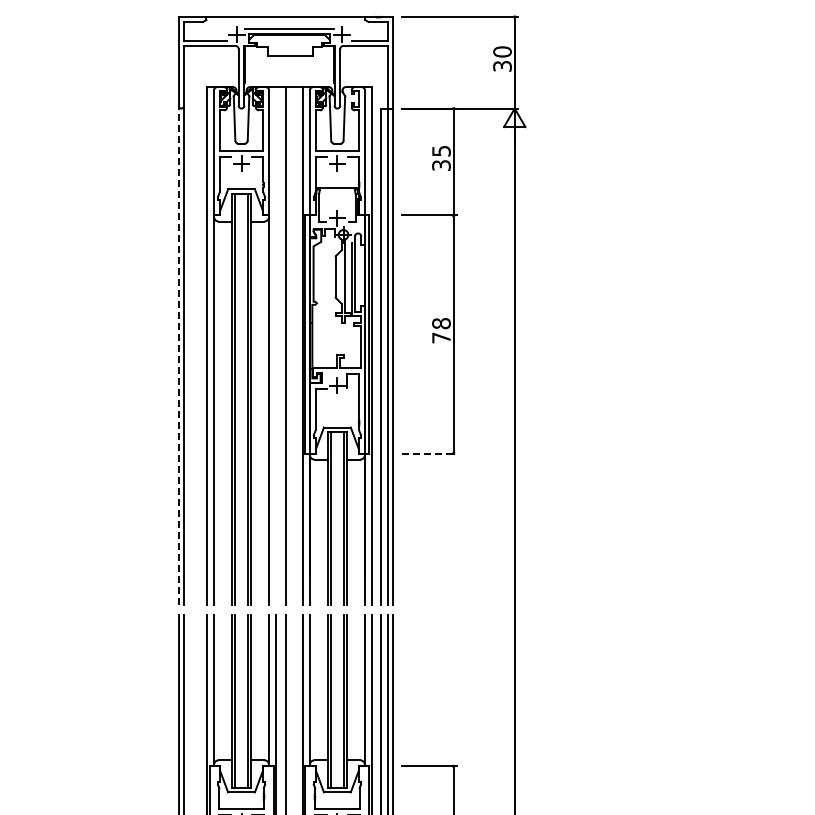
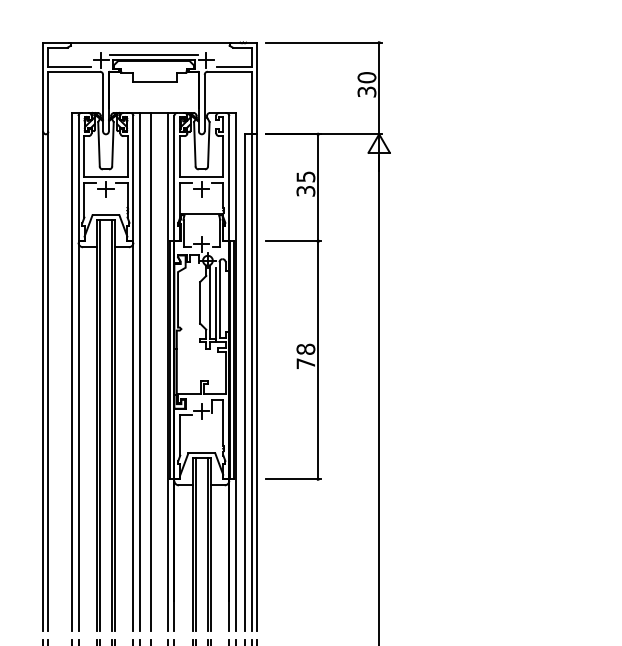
line: (275, 346) -> (139, 372), added
line: (178, 355) -> (42, 381), dashed -> solid
line: (429, 453) -> (293, 479), dashed -> solid

